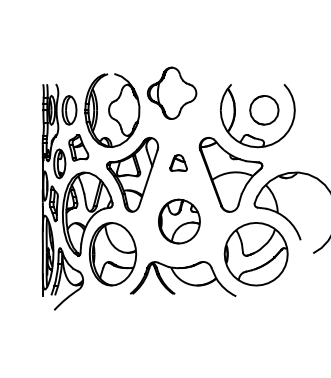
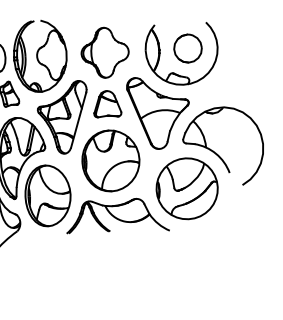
part: (171, 92) -> (104, 52), moved
part: (178, 162) -> (107, 103), size x1.67
part: (179, 221) -> (111, 160), size x1.43

